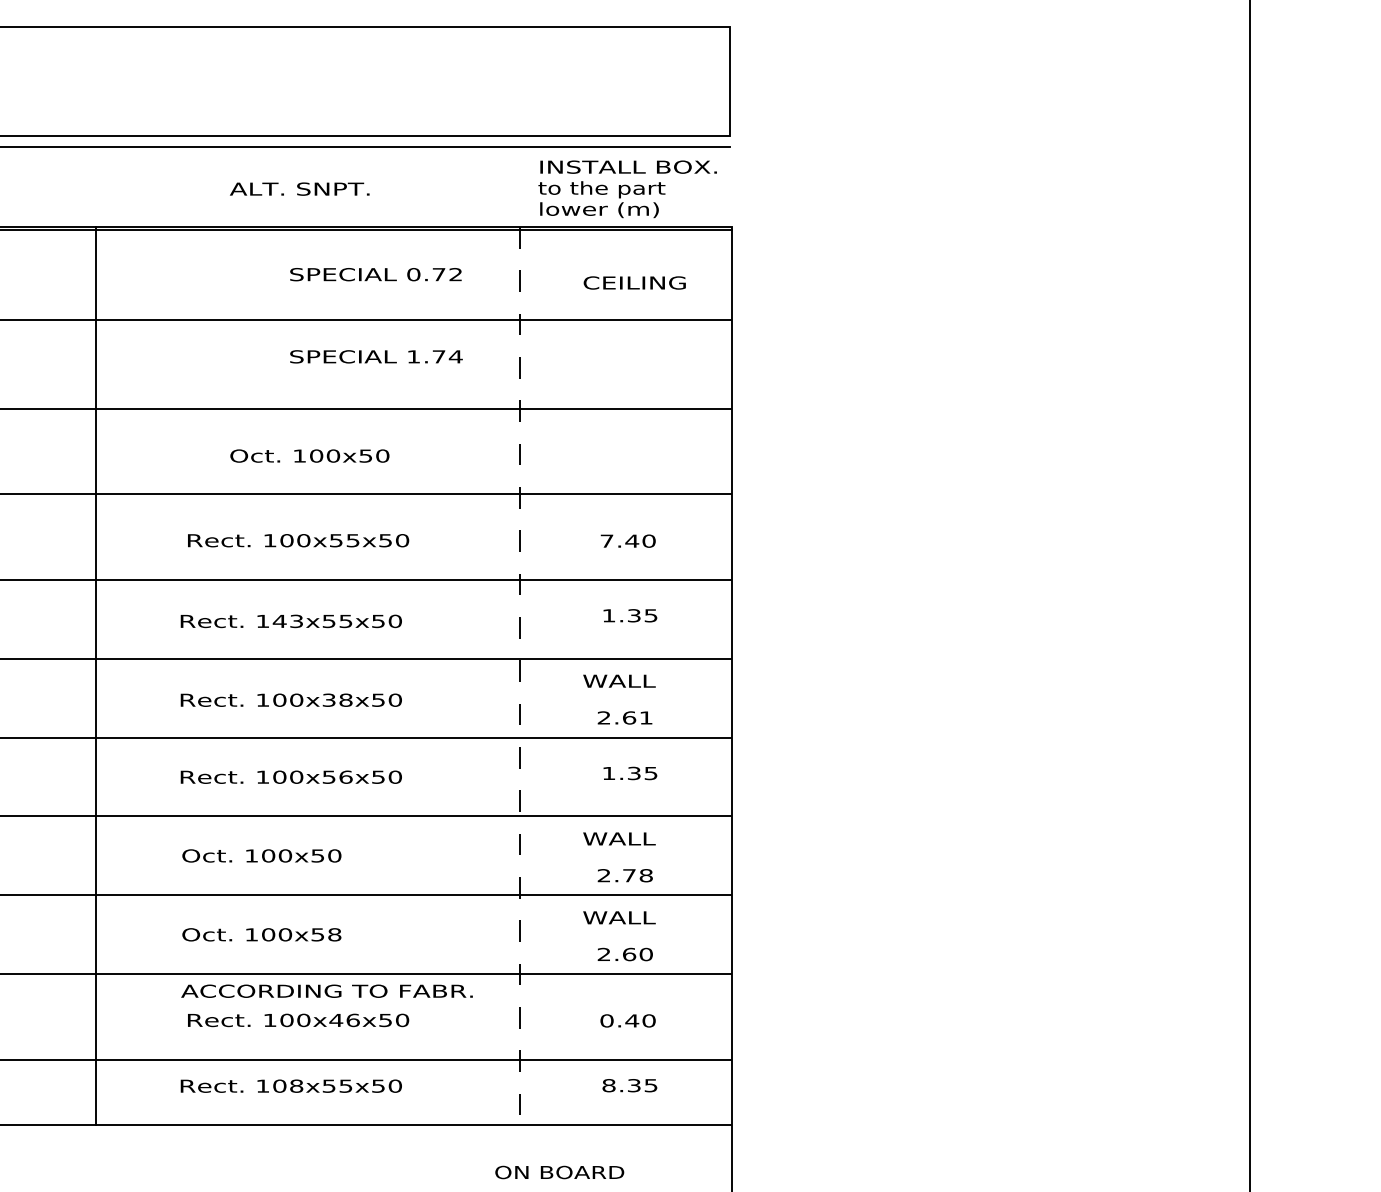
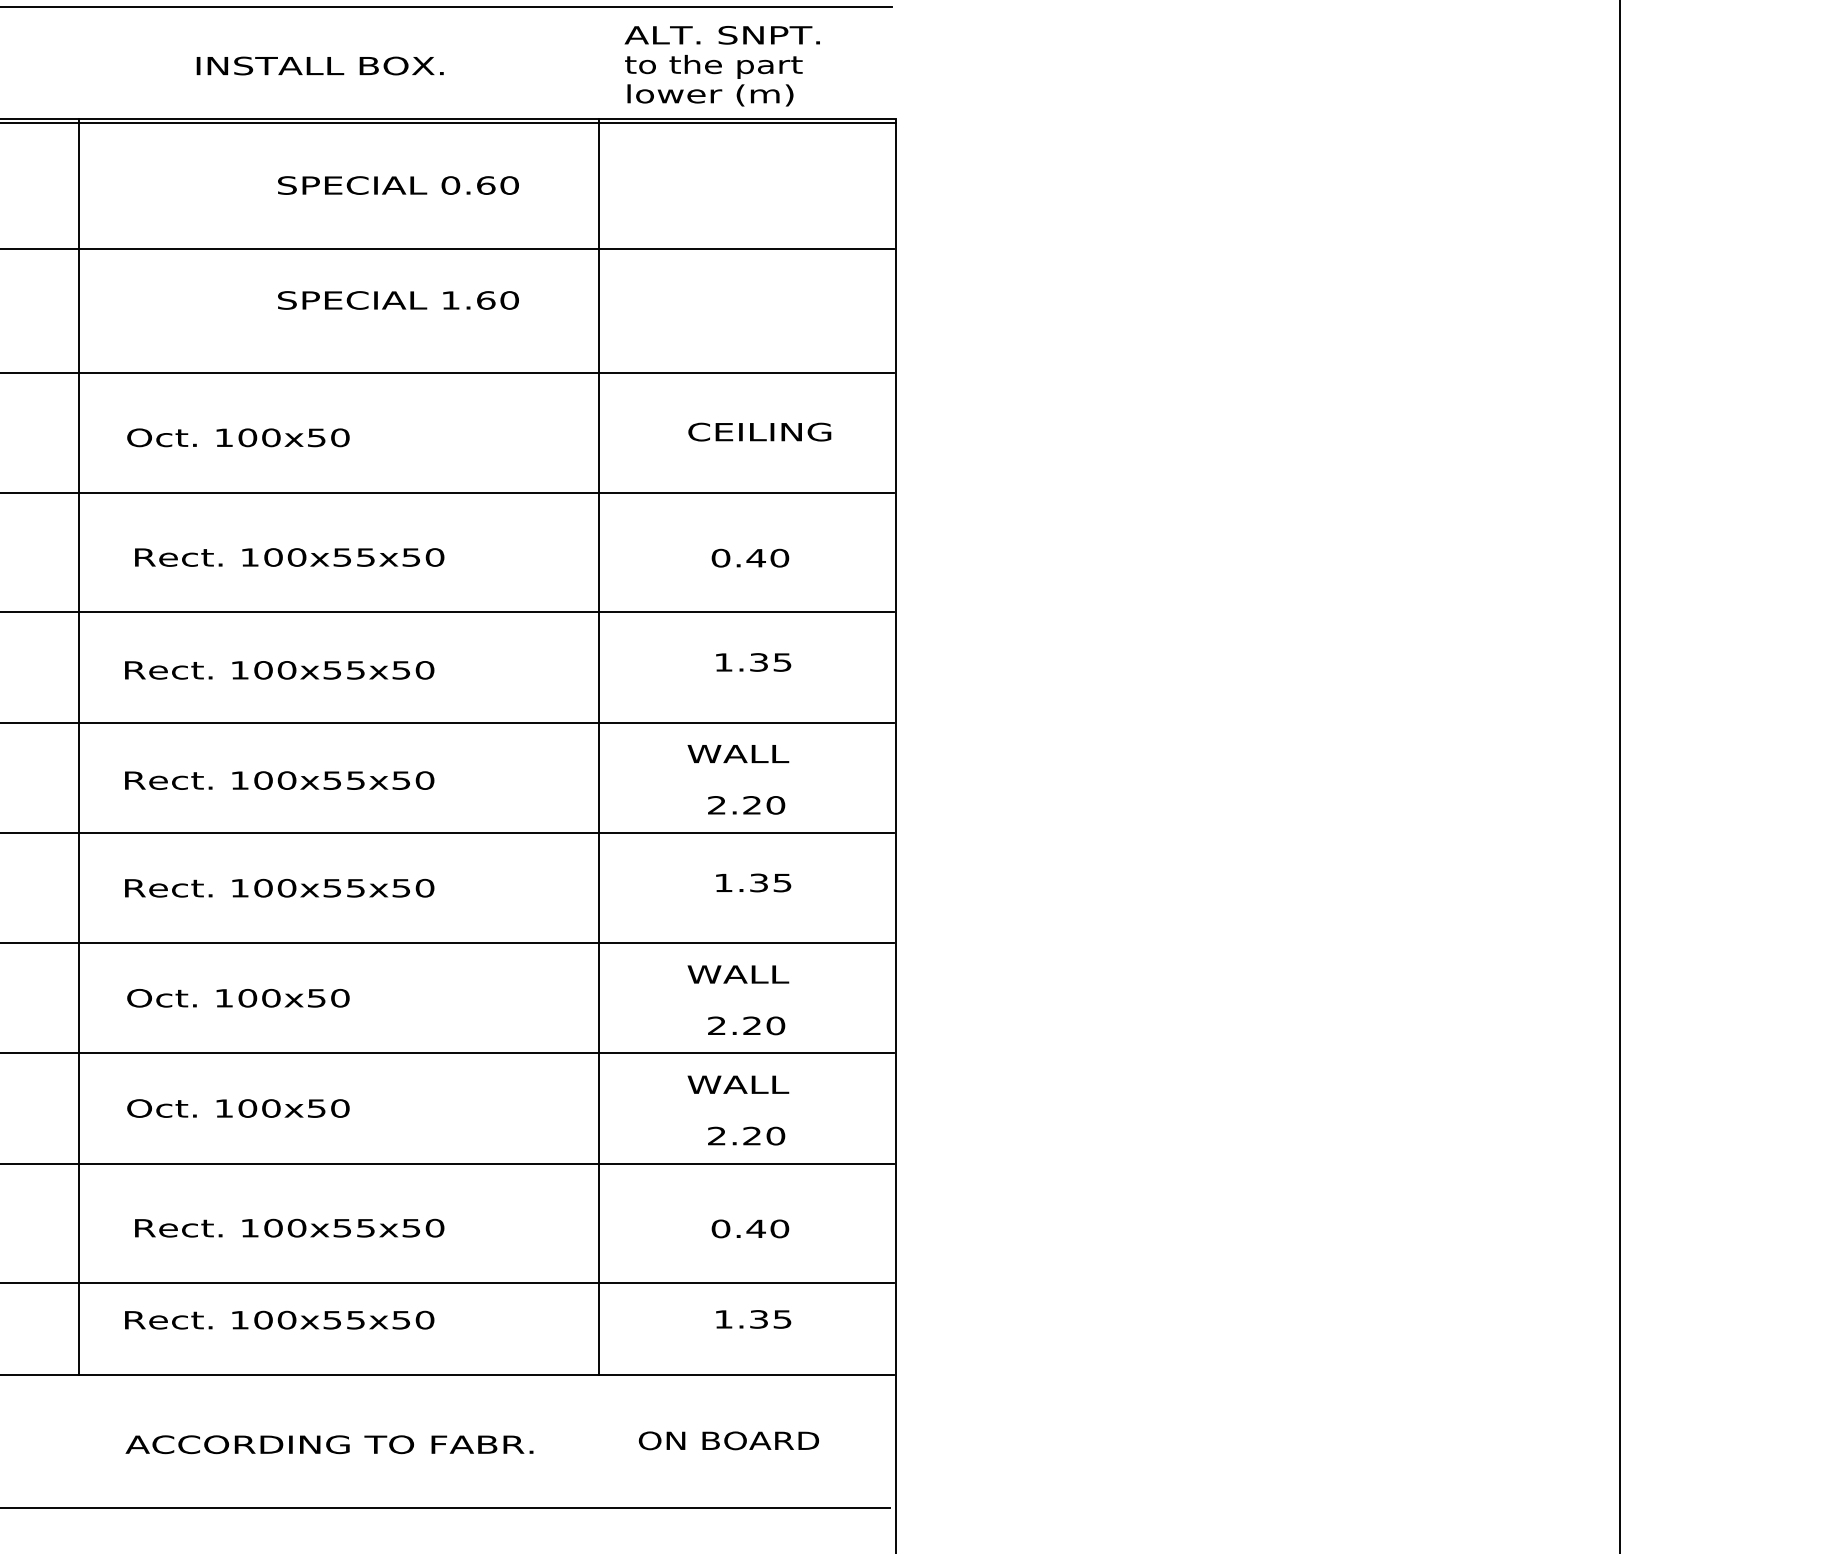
text: (627, 166) -> (749, 34), INSTALL BOX. -> ALT. SNPT.
text: (319, 188) -> (318, 65), ALT. SNPT. -> INSTALL BOX.
text: (447, 274) -> (497, 185), 0.72 -> 0.60
text: (634, 282) -> (759, 431), moved
text: (447, 356) -> (497, 299), 1.74 -> 1.60
text: (309, 455) -> (237, 437), moved
text: (606, 540) -> (720, 557), 7.40 -> 0.40
text: (287, 621) -> (274, 670), 143x55x50 -> 100x55x50
line: (95, 675) -> (78, 745), moved
line: (520, 676) -> (599, 747), dashed -> solid
text: (337, 699) -> (344, 779), 100x38x50 -> 100x55x50
text: (637, 717) -> (763, 804), 2.61 -> 2.20
text: (345, 776) -> (355, 887), 100x56x50 -> 100x55x50
text: (637, 875) -> (763, 1025), 2.78 -> 2.20
text: (334, 934) -> (339, 1108), 100x58 -> 100x50
text: (629, 954) -> (752, 1136), 2.60 -> 2.20
text: (326, 990) -> (328, 1443), moved
text: (344, 1020) -> (353, 1228), 100x46x50 -> 100x55x50
text: (296, 1085) -> (286, 1319), 108x55x50 -> 100x55x50
text: (608, 1085) -> (723, 1319), 8.35 -> 1.35
text: (559, 1172) -> (728, 1440), moved

